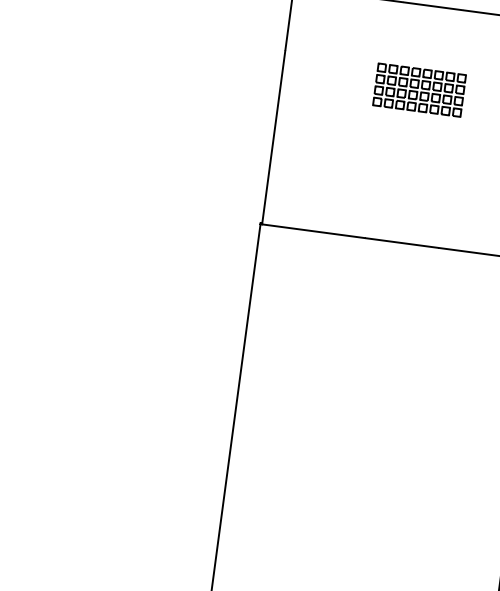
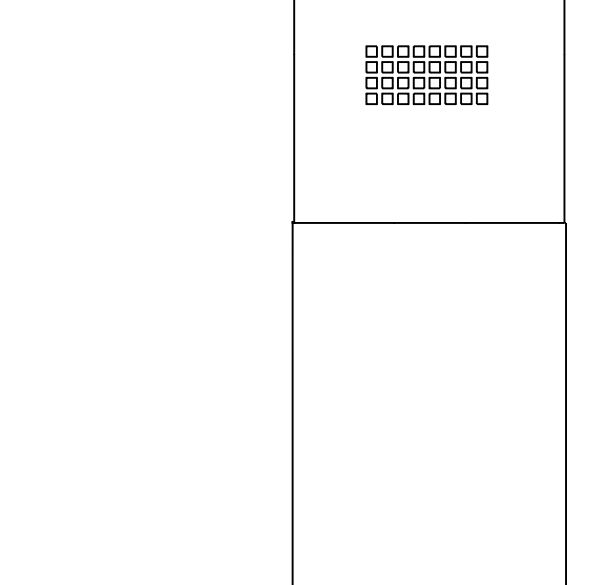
part: (419, 90) -> (426, 75), size x1.43

